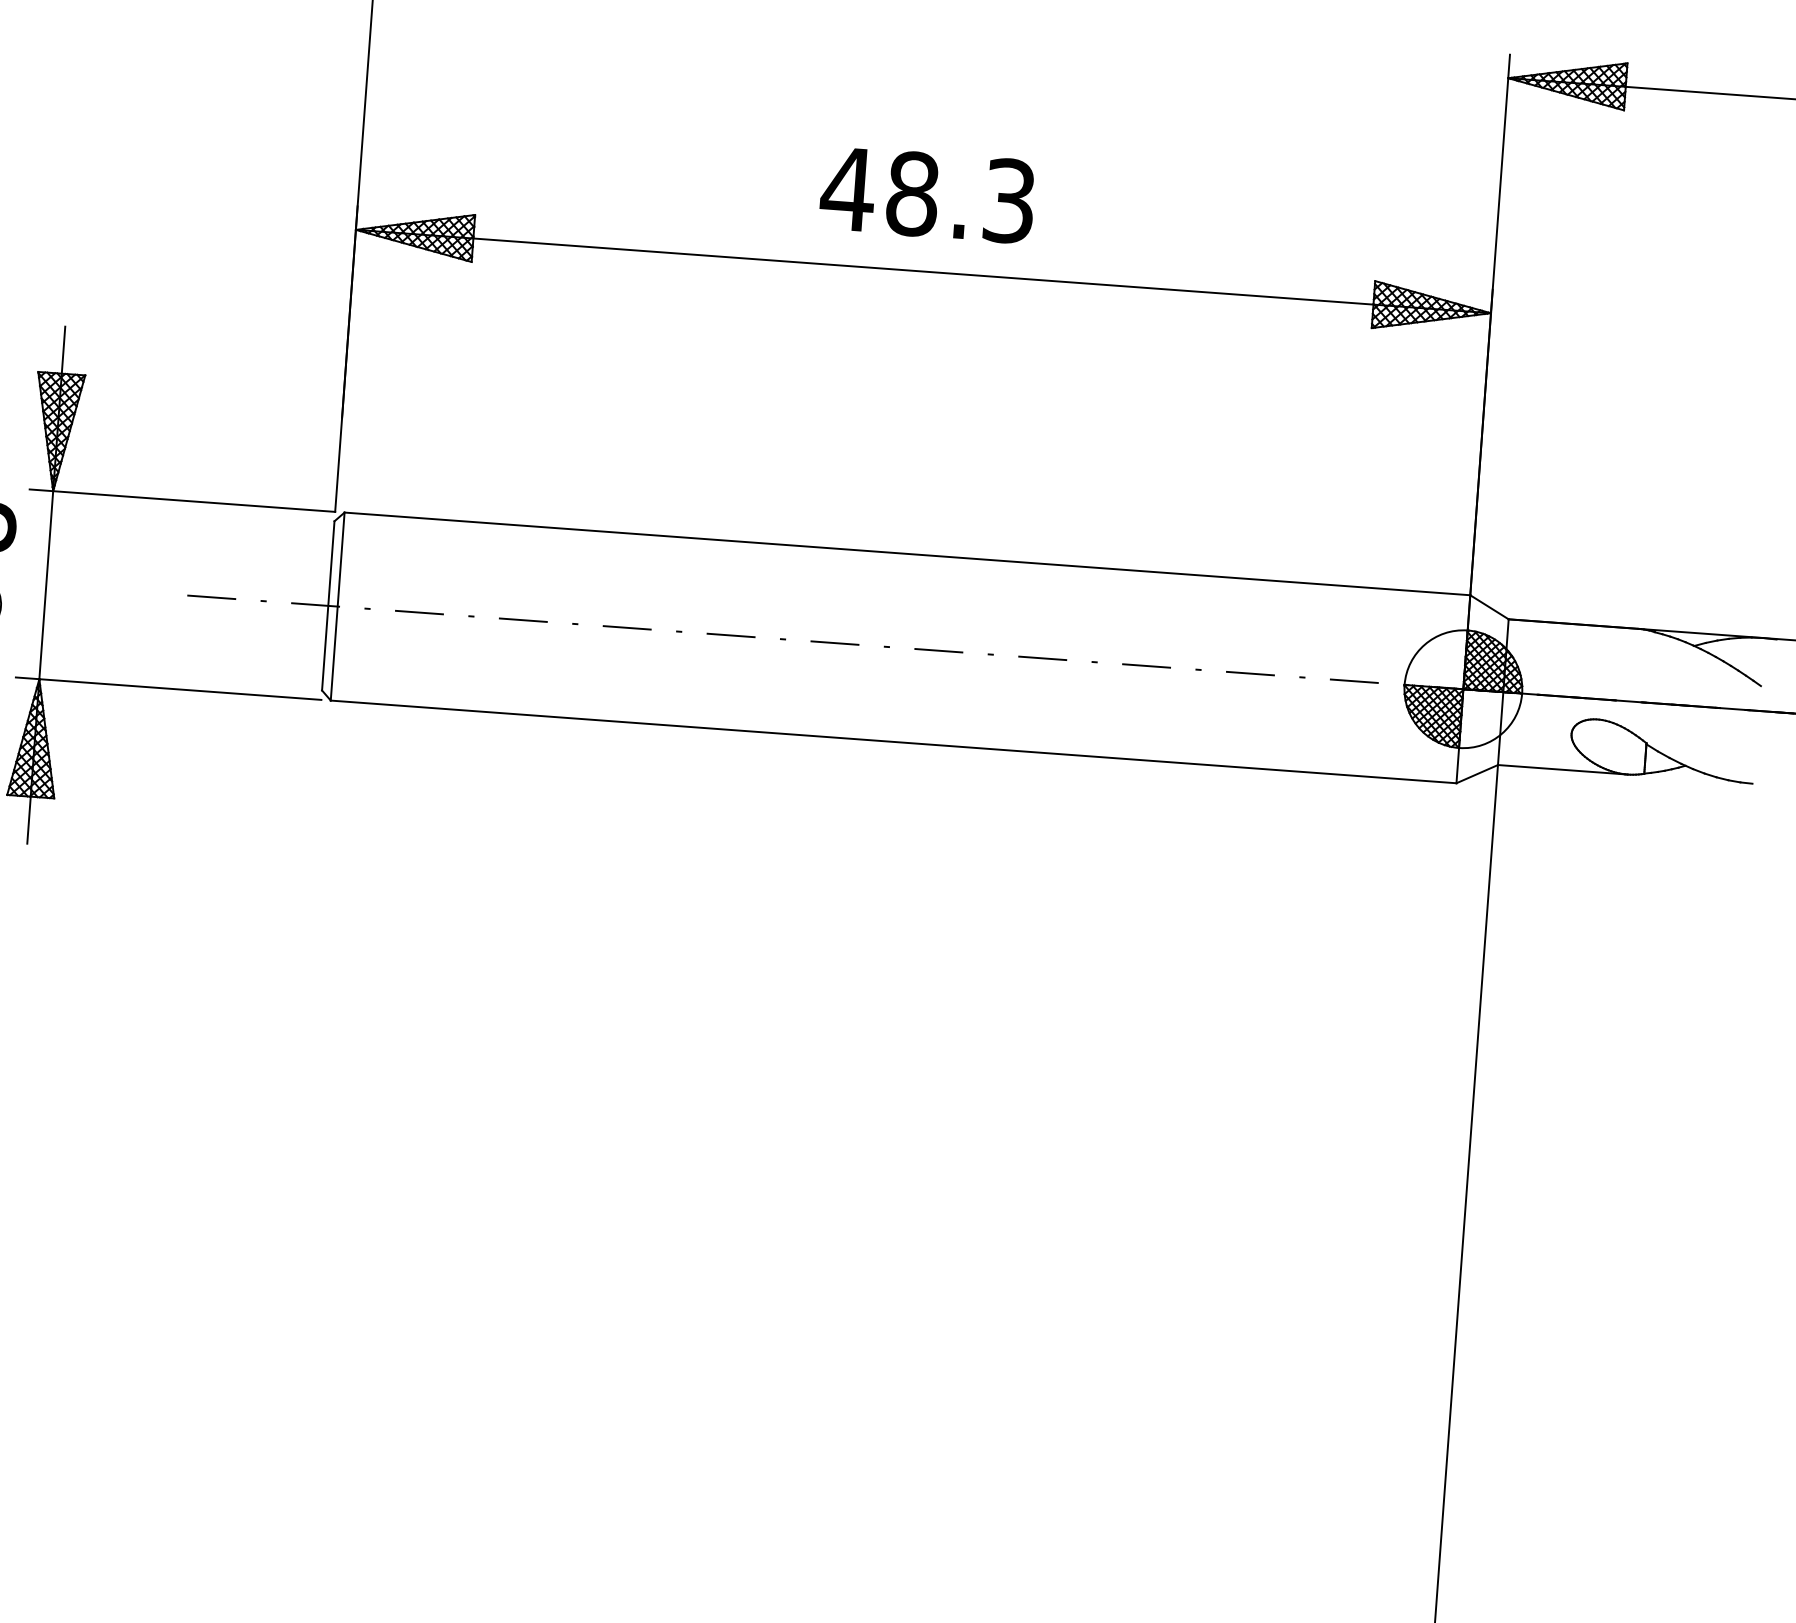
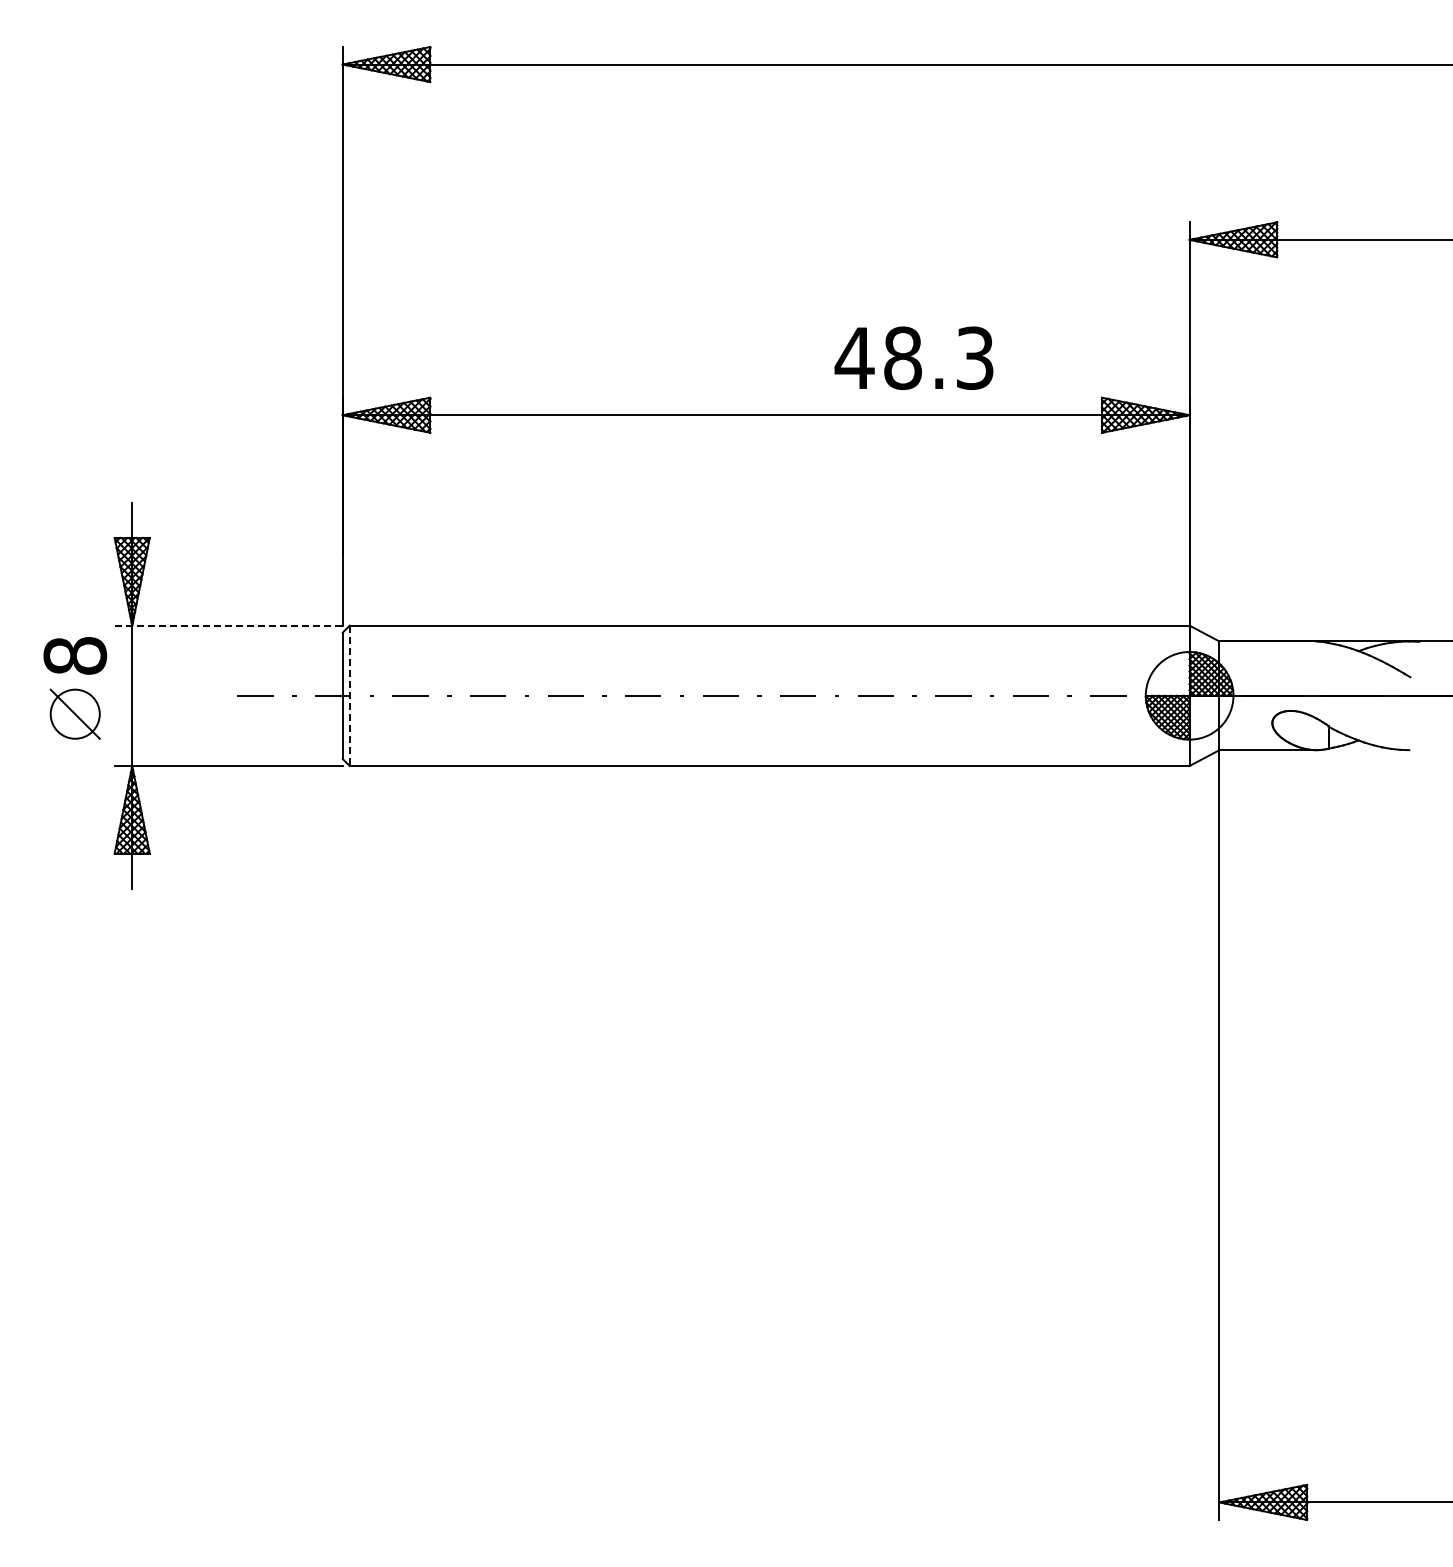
text: (926, 195) -> (913, 358), moved
line: (182, 500) -> (228, 625), solid -> dashed
line: (337, 607) -> (349, 696), solid -> dashed

